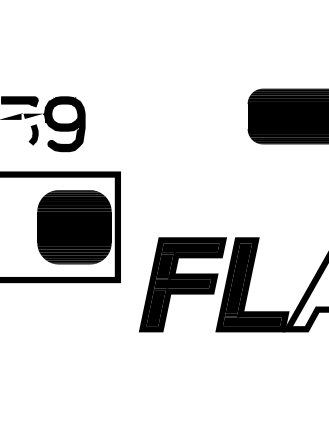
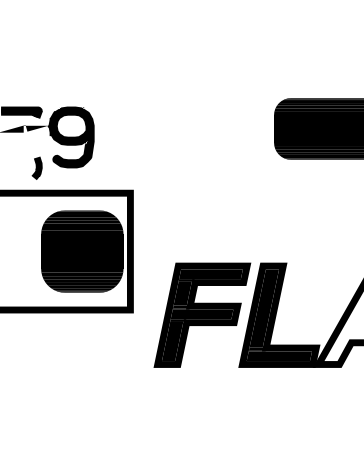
curve: (33, 134) -> (36, 167), moved

